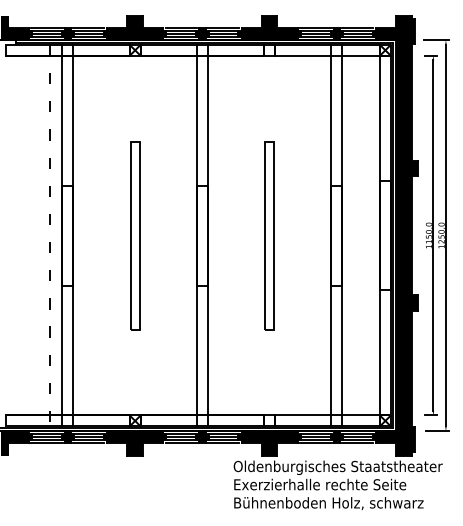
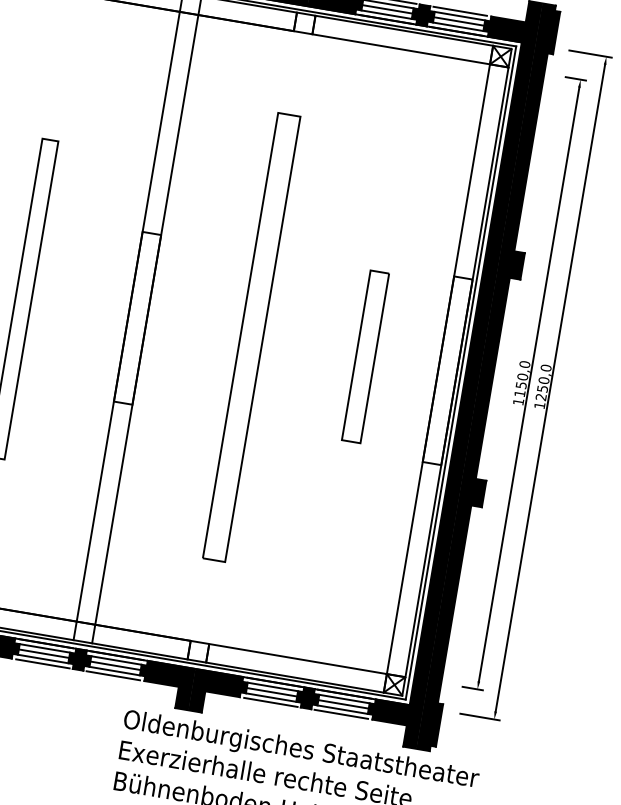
part: (269, 235) -> (251, 337), size x1.4
line: (331, 235) -> (356, 355), removed
line: (342, 235) -> (375, 358), removed

